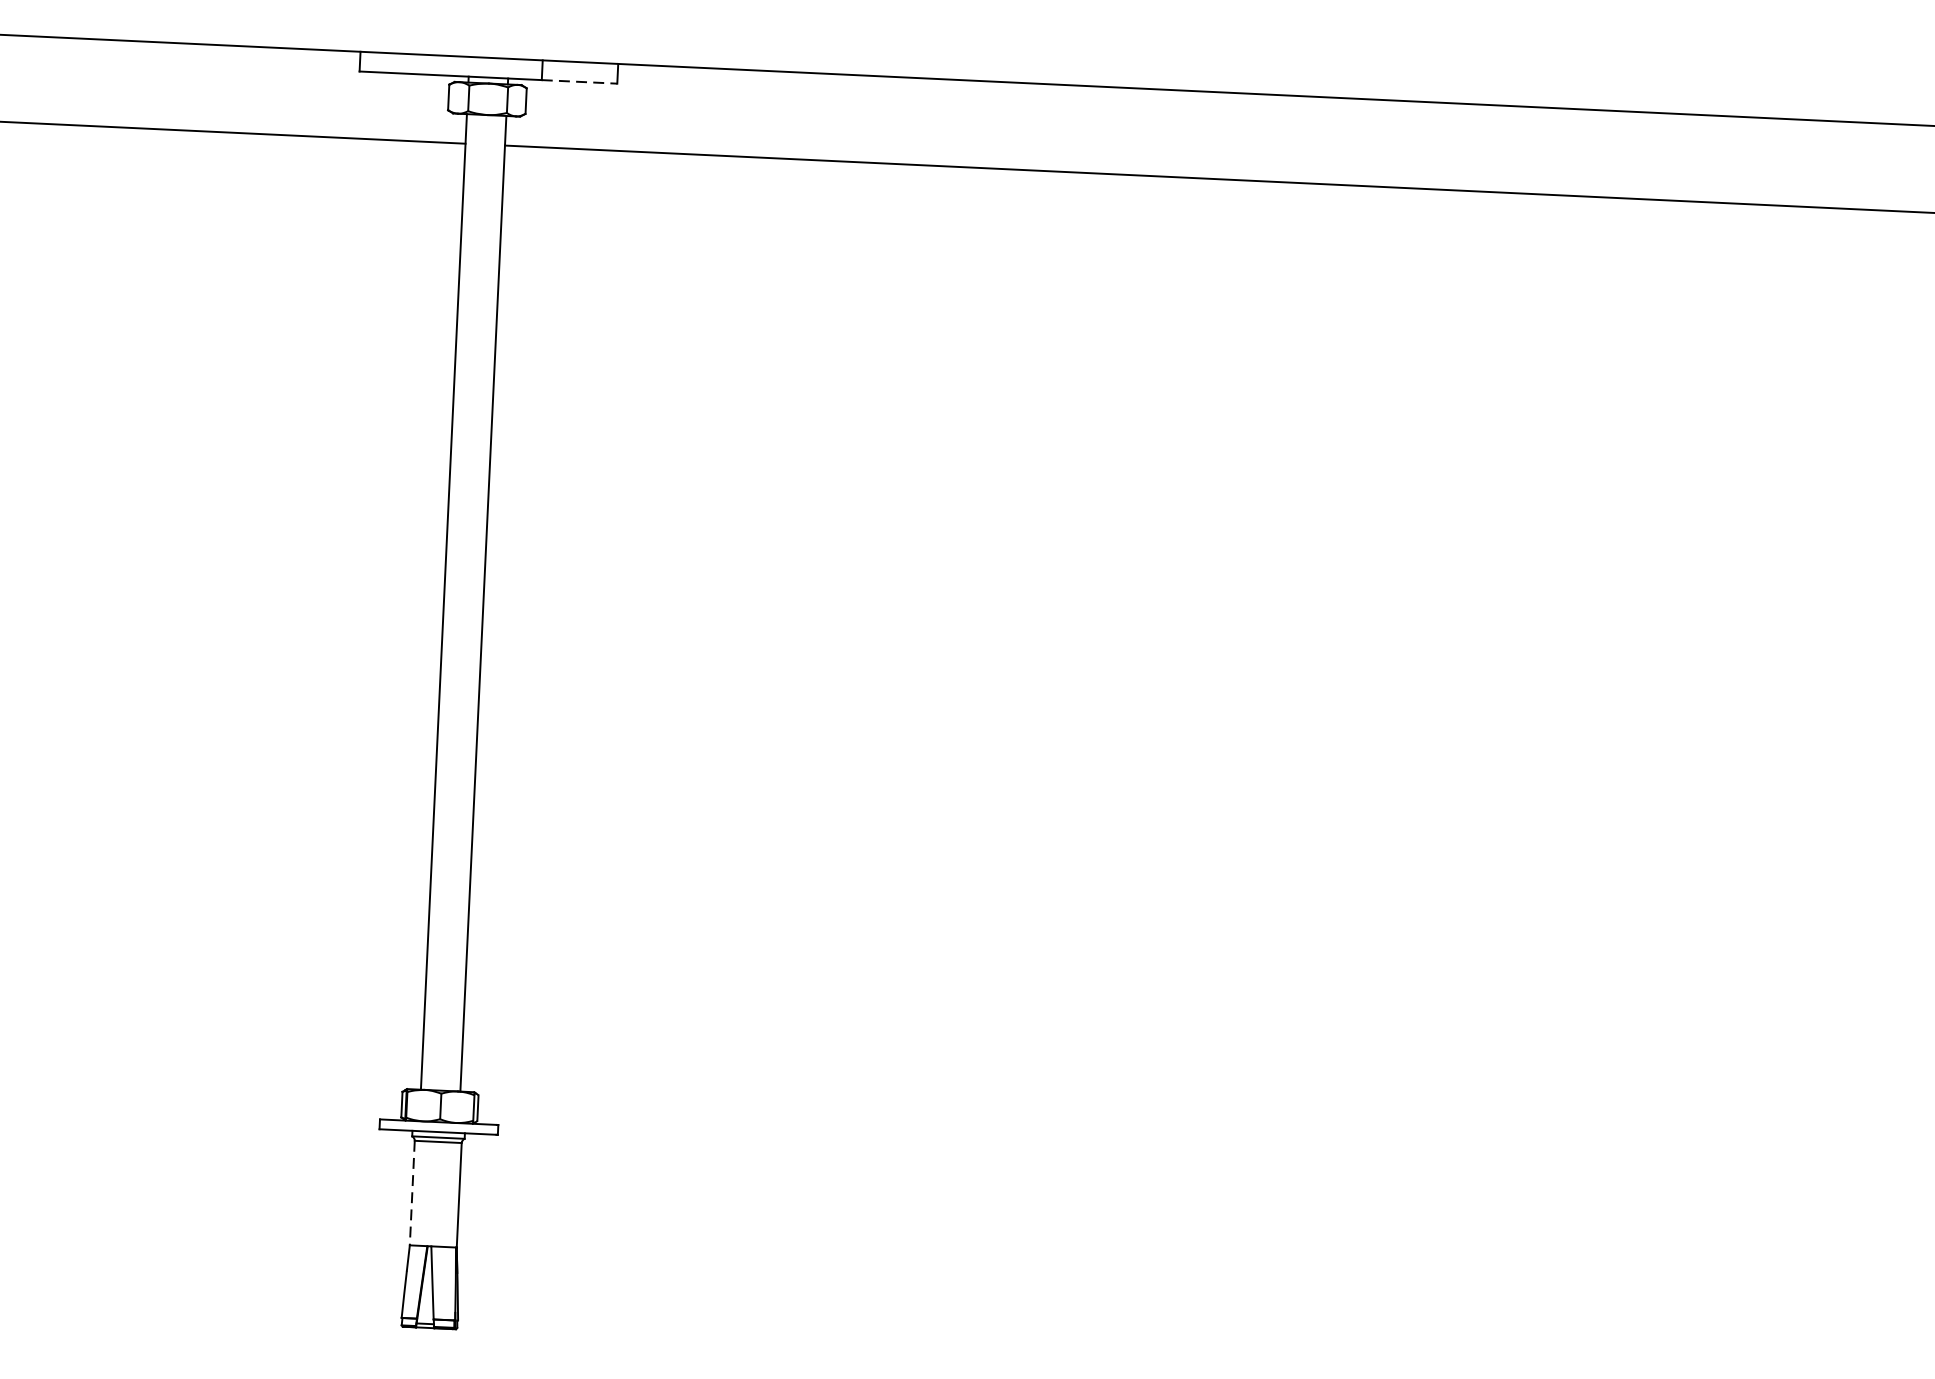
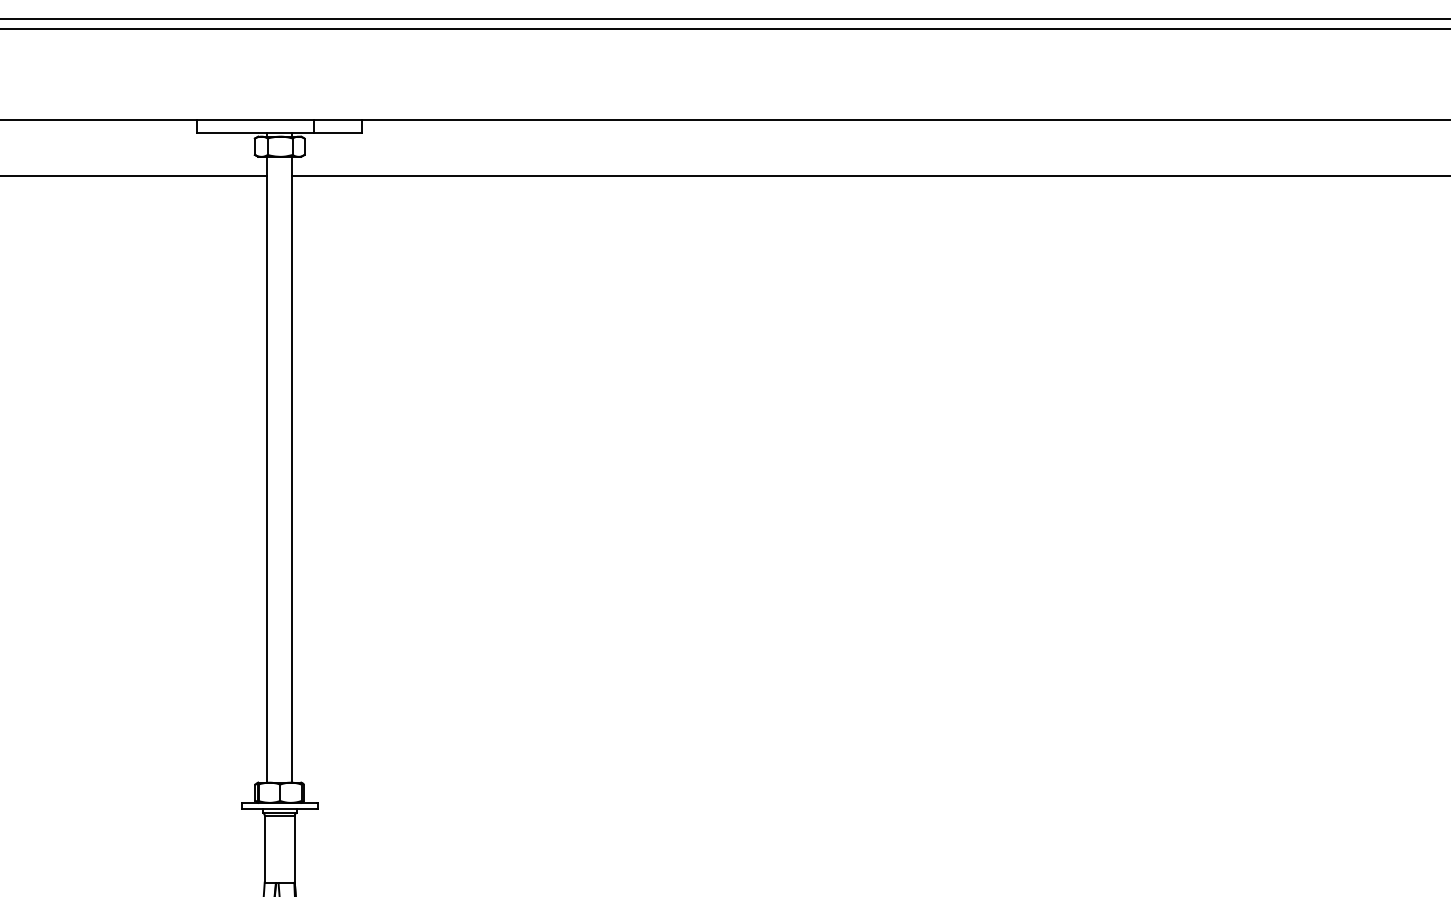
line: (579, 81) -> (338, 132), dashed -> solid
line: (411, 1193) -> (264, 849), dashed -> solid

